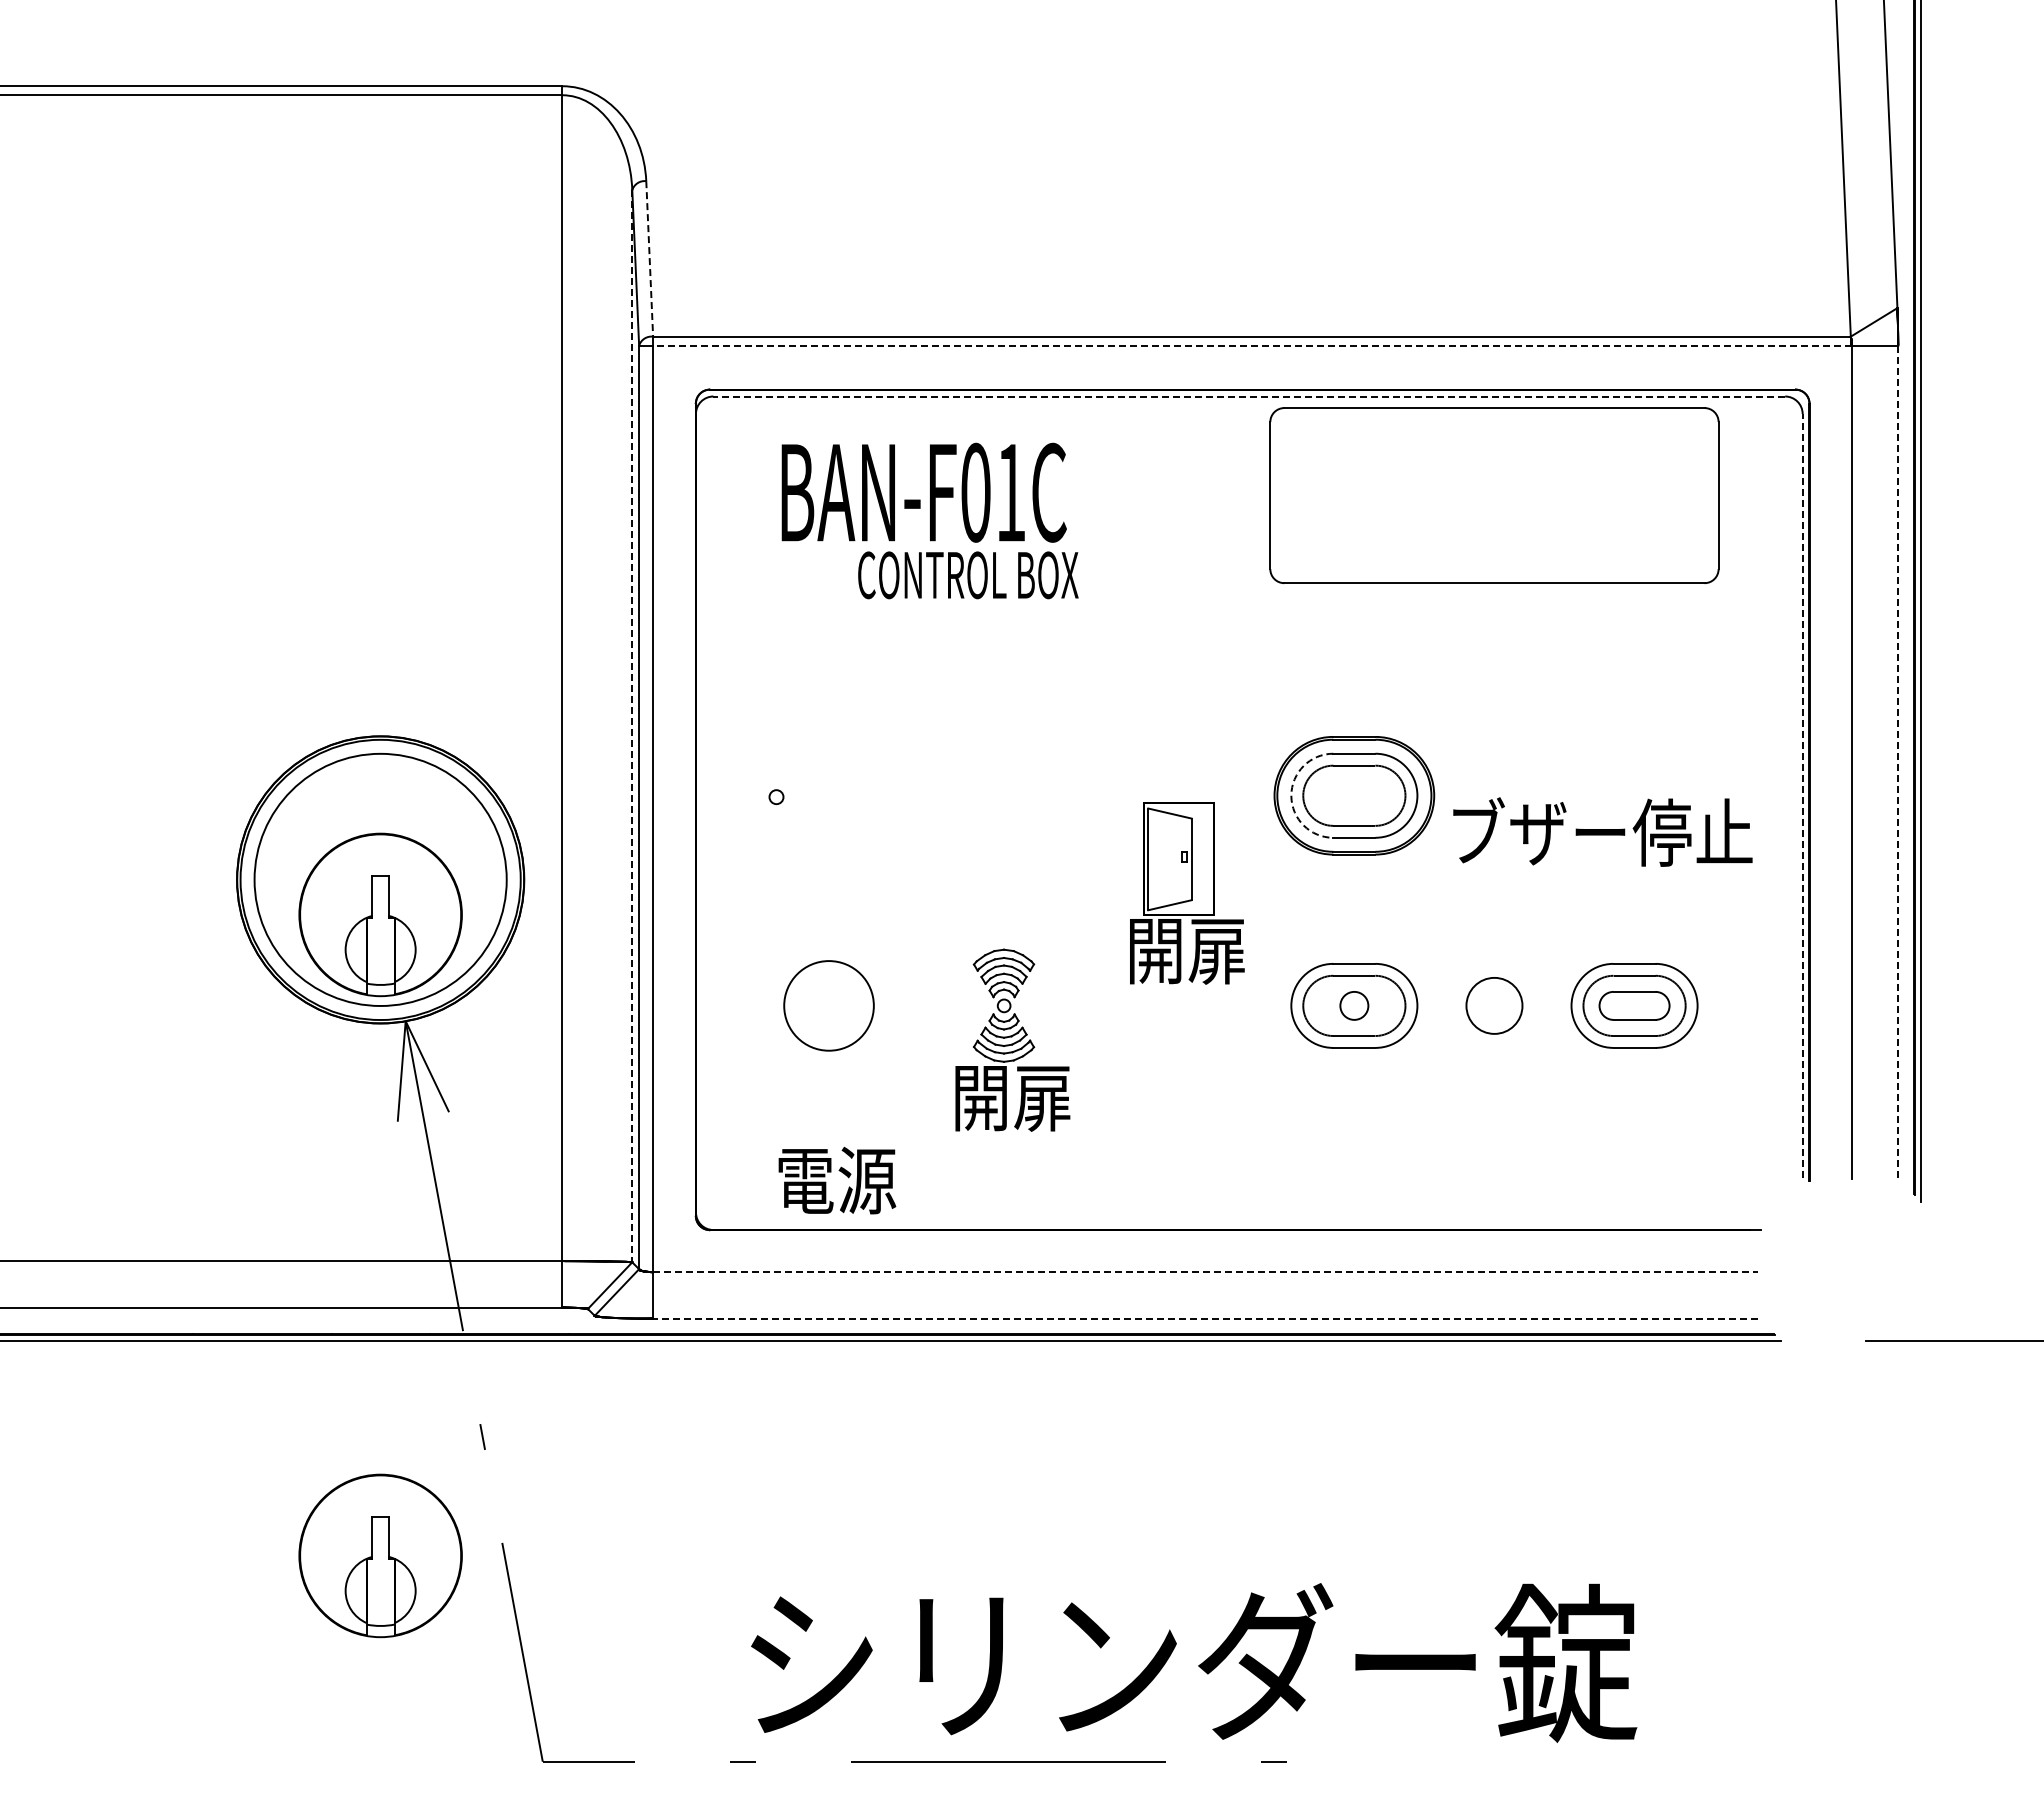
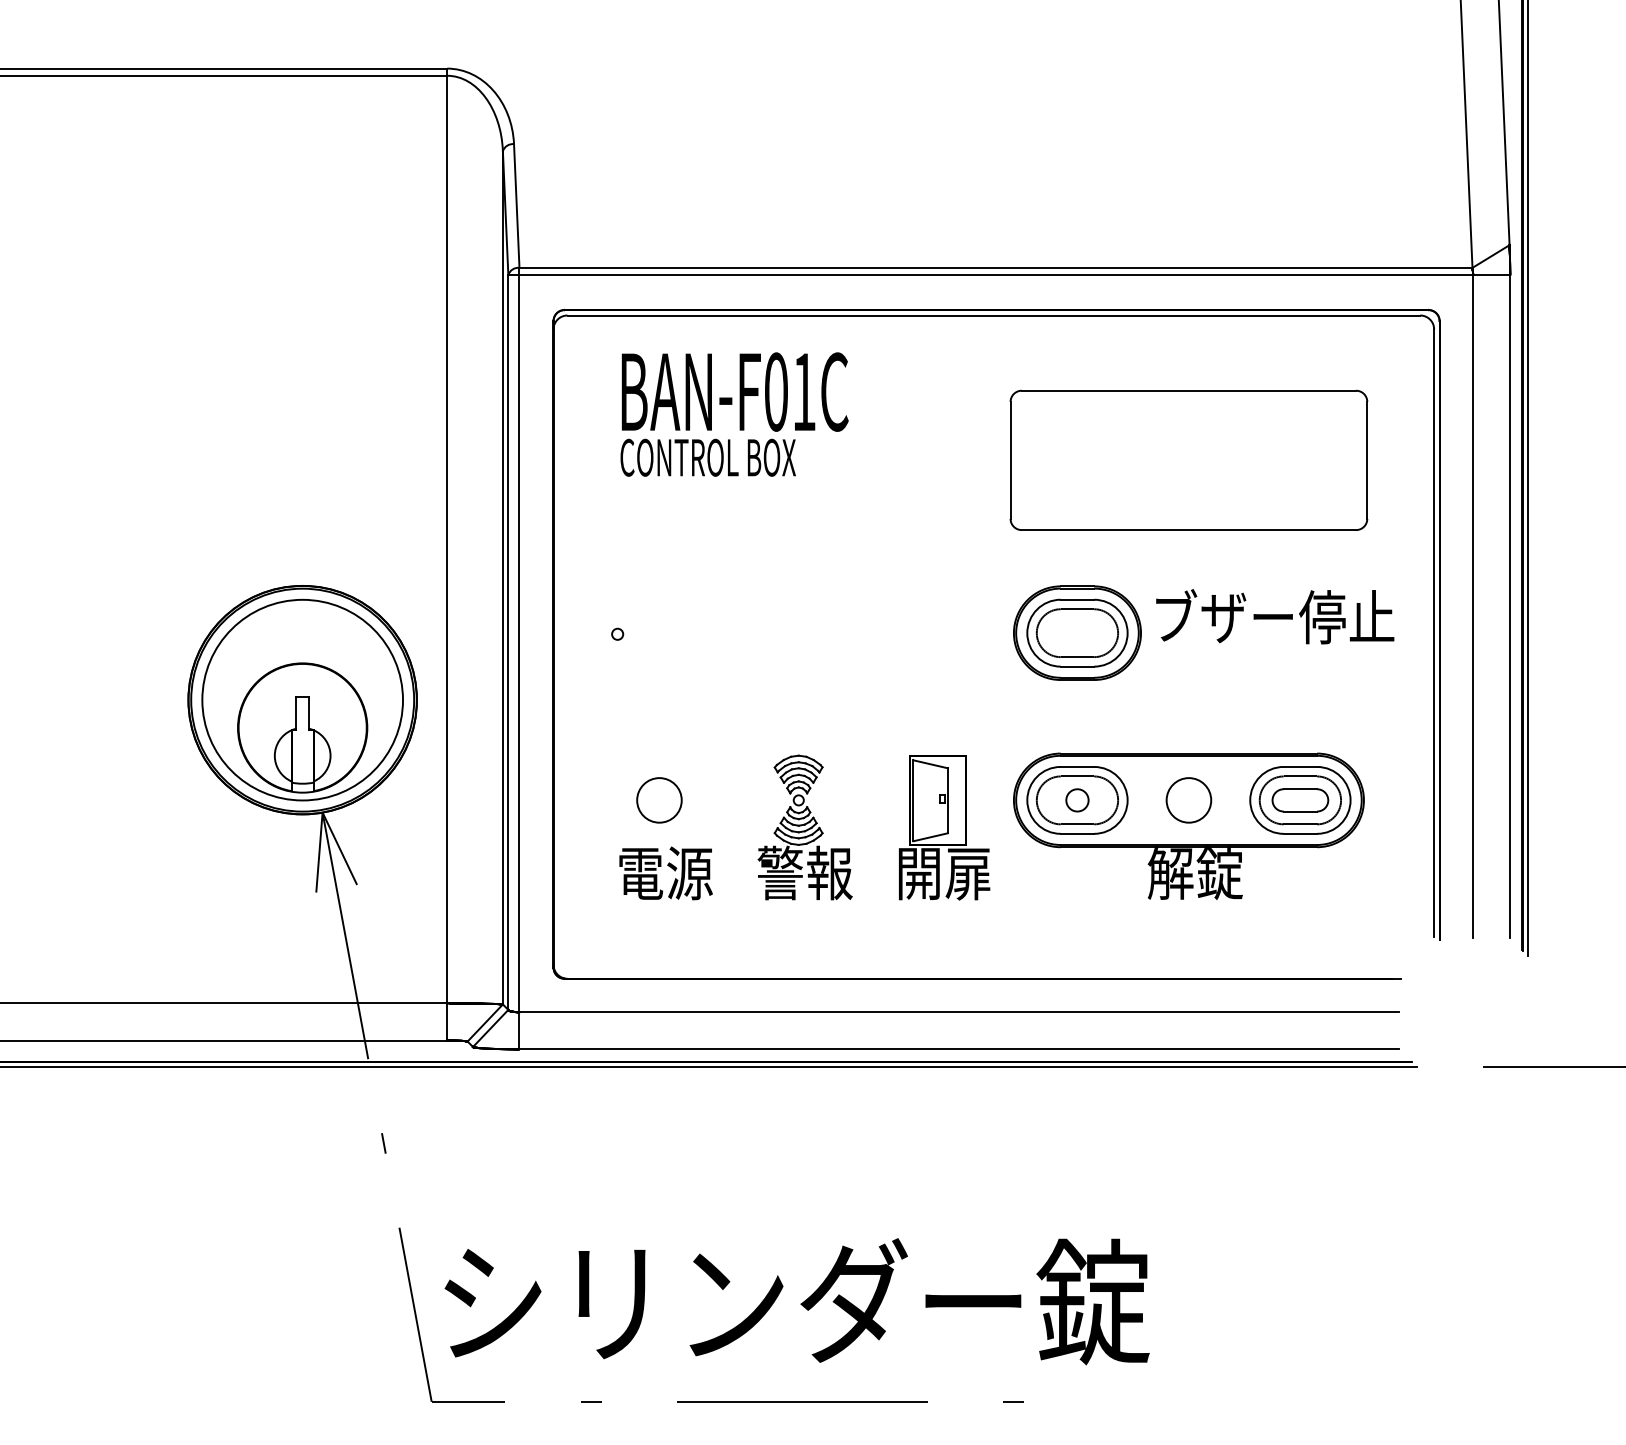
line: (649, 258) -> (516, 205), dashed -> solid
line: (1251, 345) -> (995, 274), dashed -> solid
line: (1249, 396) -> (994, 315), dashed -> solid
part: (1494, 495) -> (1188, 460), moved
text: (968, 575) -> (708, 457), moved
line: (632, 726) -> (503, 578), dashed -> solid
line: (1898, 762) -> (1510, 606), dashed -> solid
arc: (1291, 795) -> (1027, 632), dashed -> solid
line: (1802, 795) -> (1434, 632), dashed -> solid
text: (1602, 831) -> (1274, 616), moved
part: (1187, 893) -> (944, 827), moved
circle: (829, 1005) -> (659, 800), size x0.62
part: (1494, 1038) -> (1188, 826), added
text: (1012, 1096) -> (805, 872), 開扉 -> 警報
text: (837, 1180) -> (666, 873), moved
line: (1205, 1272) -> (959, 1012), dashed -> solid
line: (1205, 1318) -> (959, 1049), dashed -> solid
part: (380, 1555) -> (302, 1237), removed
text: (1194, 1662) -> (797, 1301), moved

